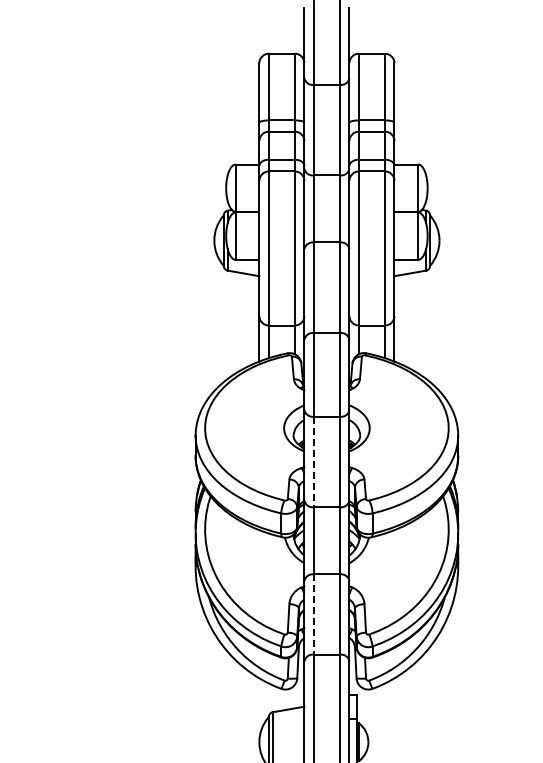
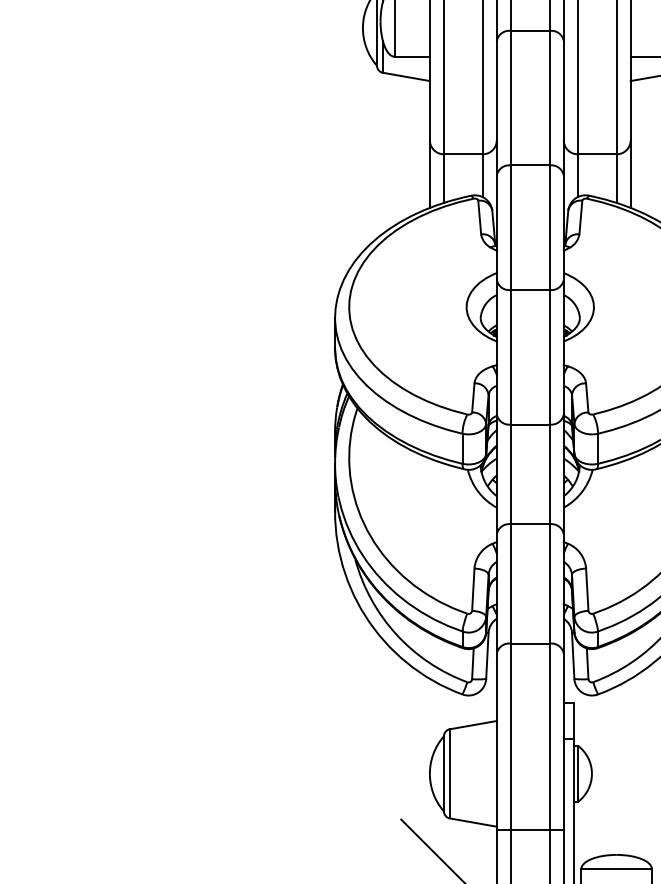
line: (313, 462) -> (510, 357), dashed -> solid
line: (313, 614) -> (510, 583), dashed -> solid

